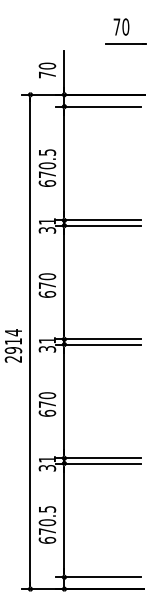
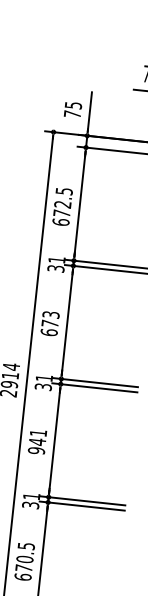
text: (47, 65) -> (73, 104), 70 -> 75
text: (47, 165) -> (62, 204), 670.5 -> 672.5
text: (47, 276) -> (51, 314), 670 -> 673
text: (47, 404) -> (37, 441), 670 -> 941

